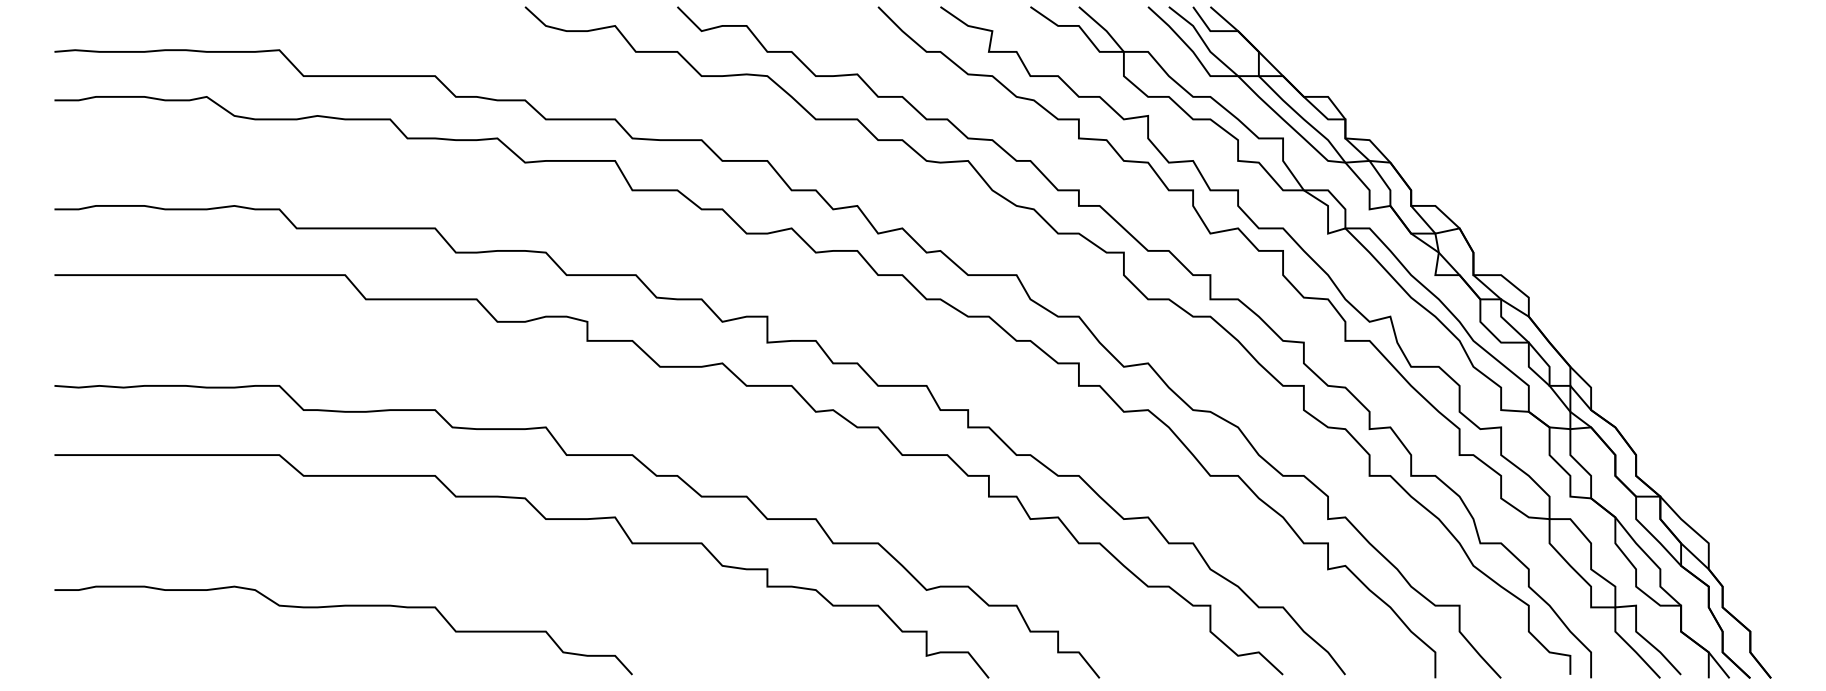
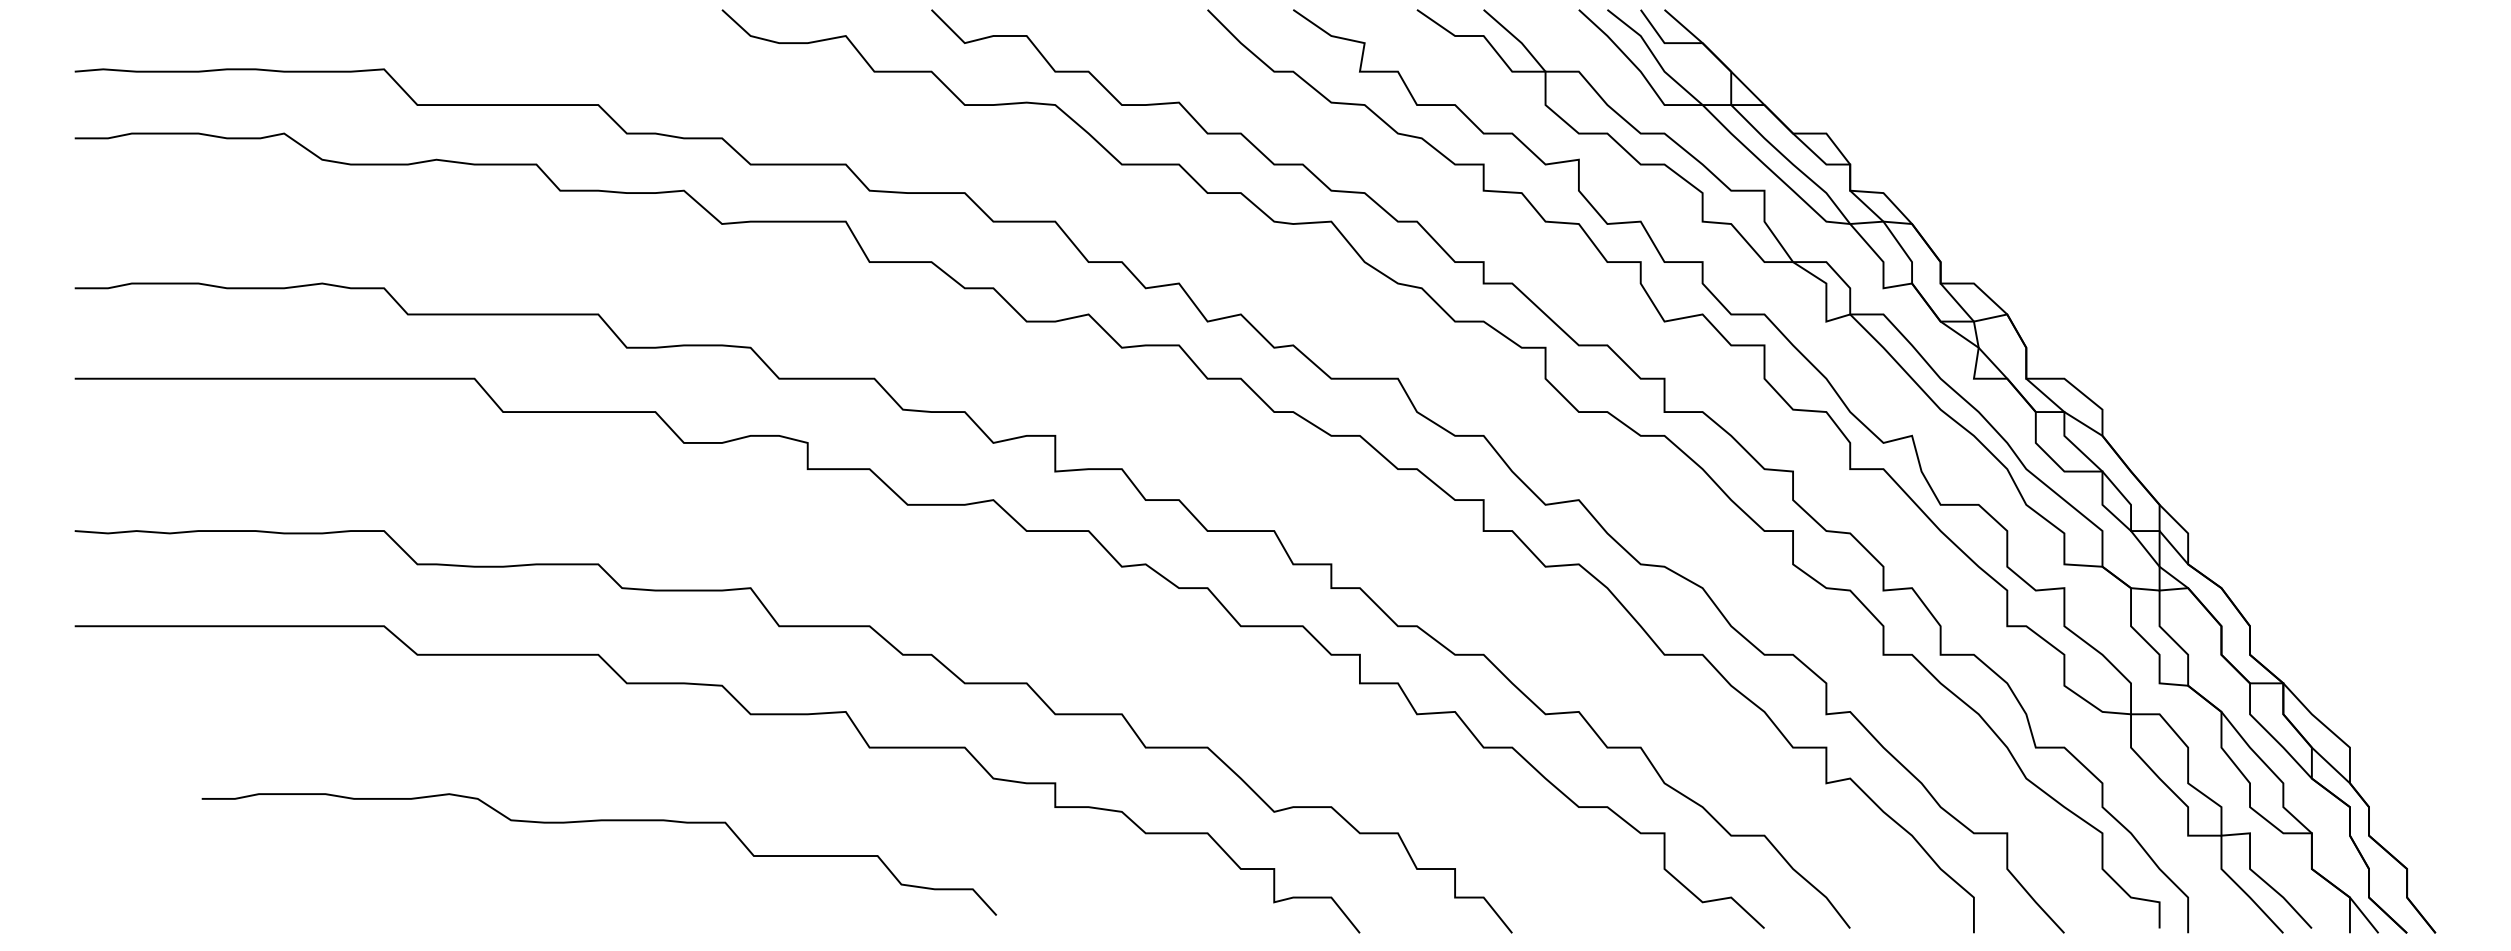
curve: (342, 606) -> (598, 821), moved

